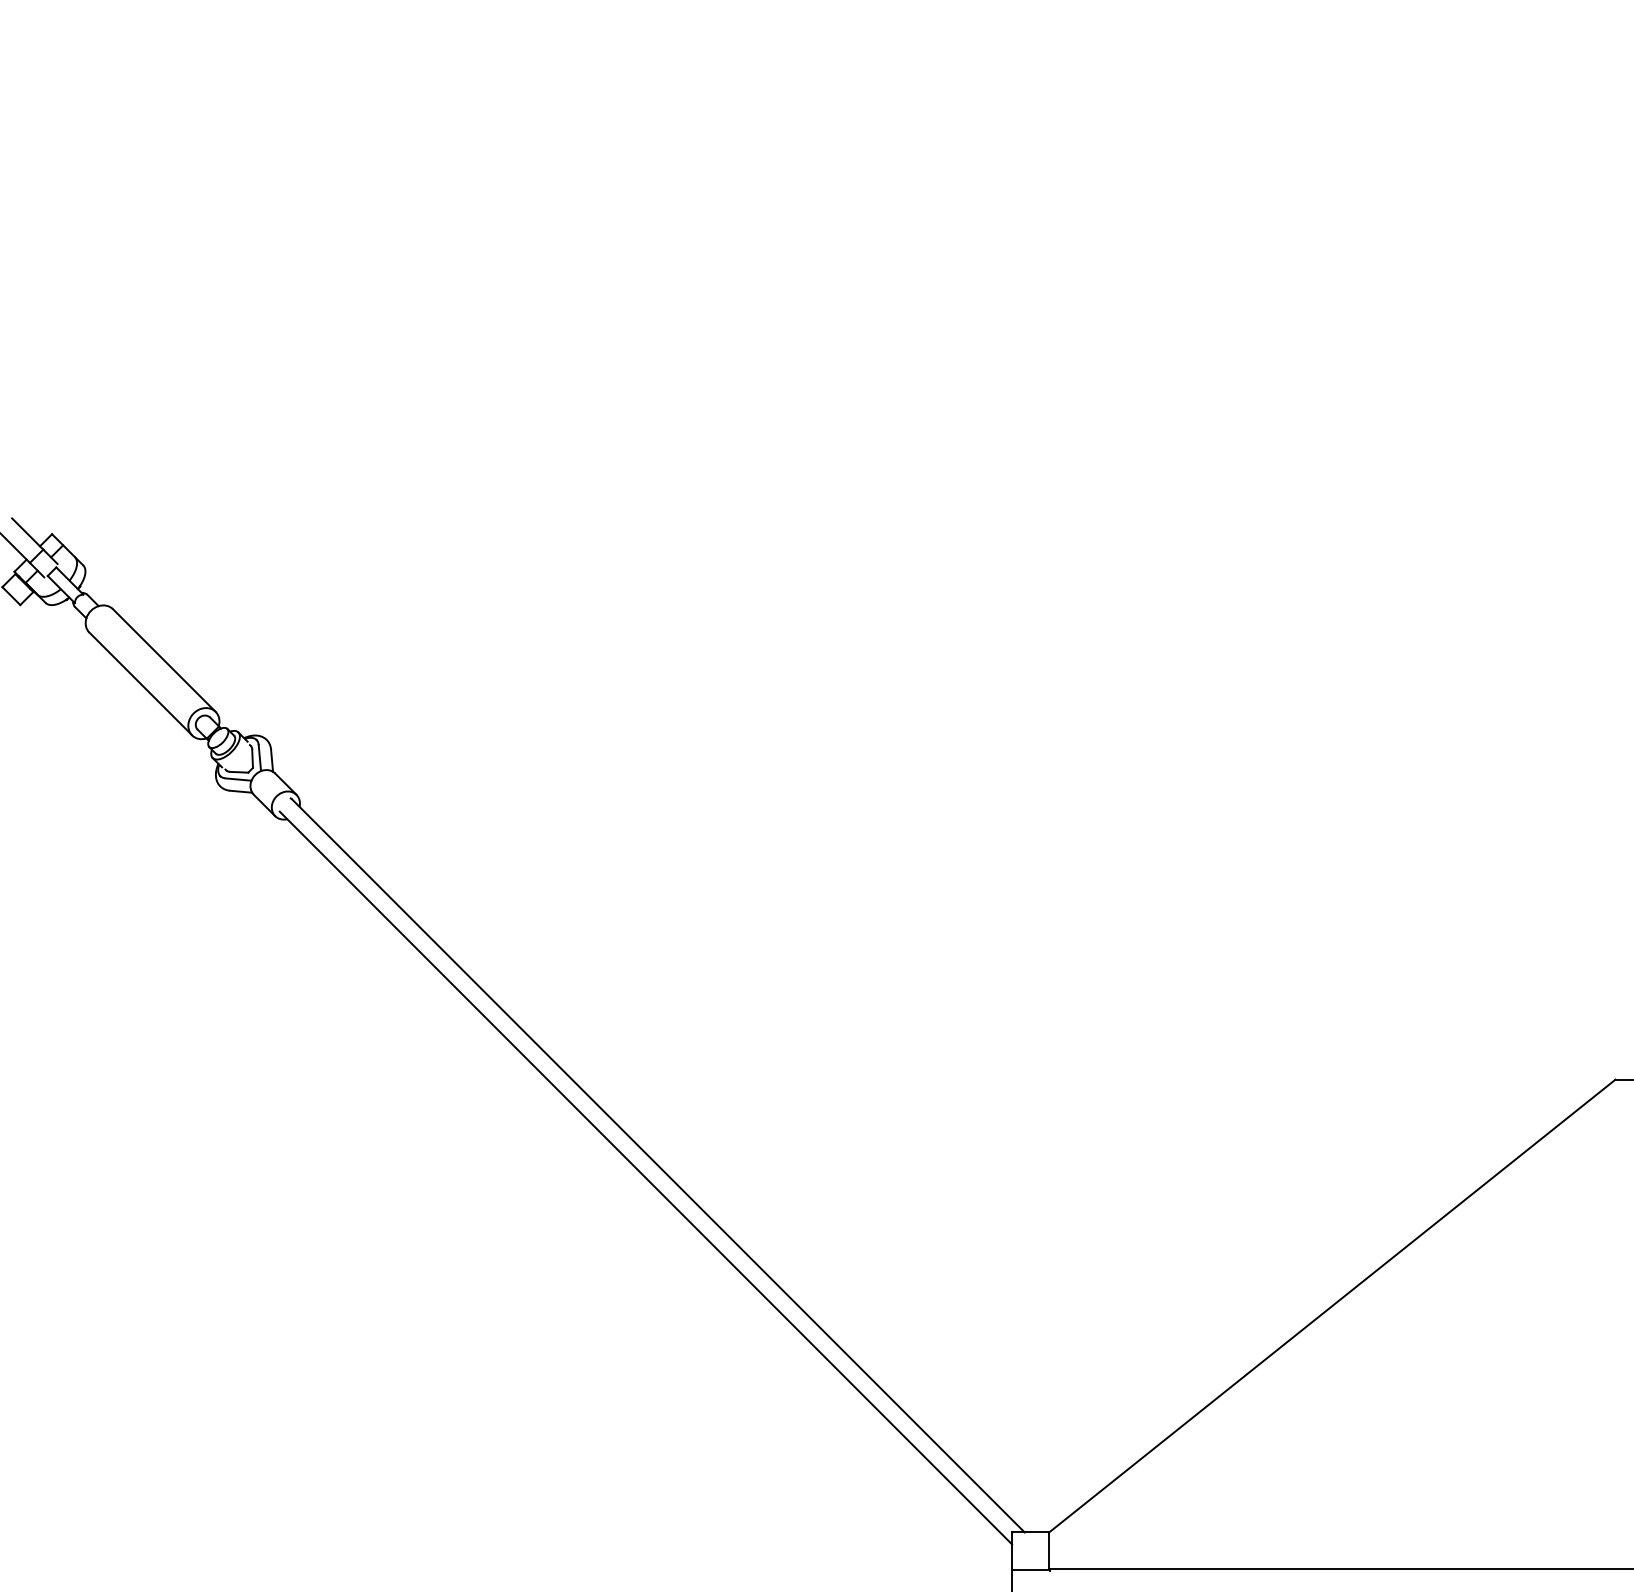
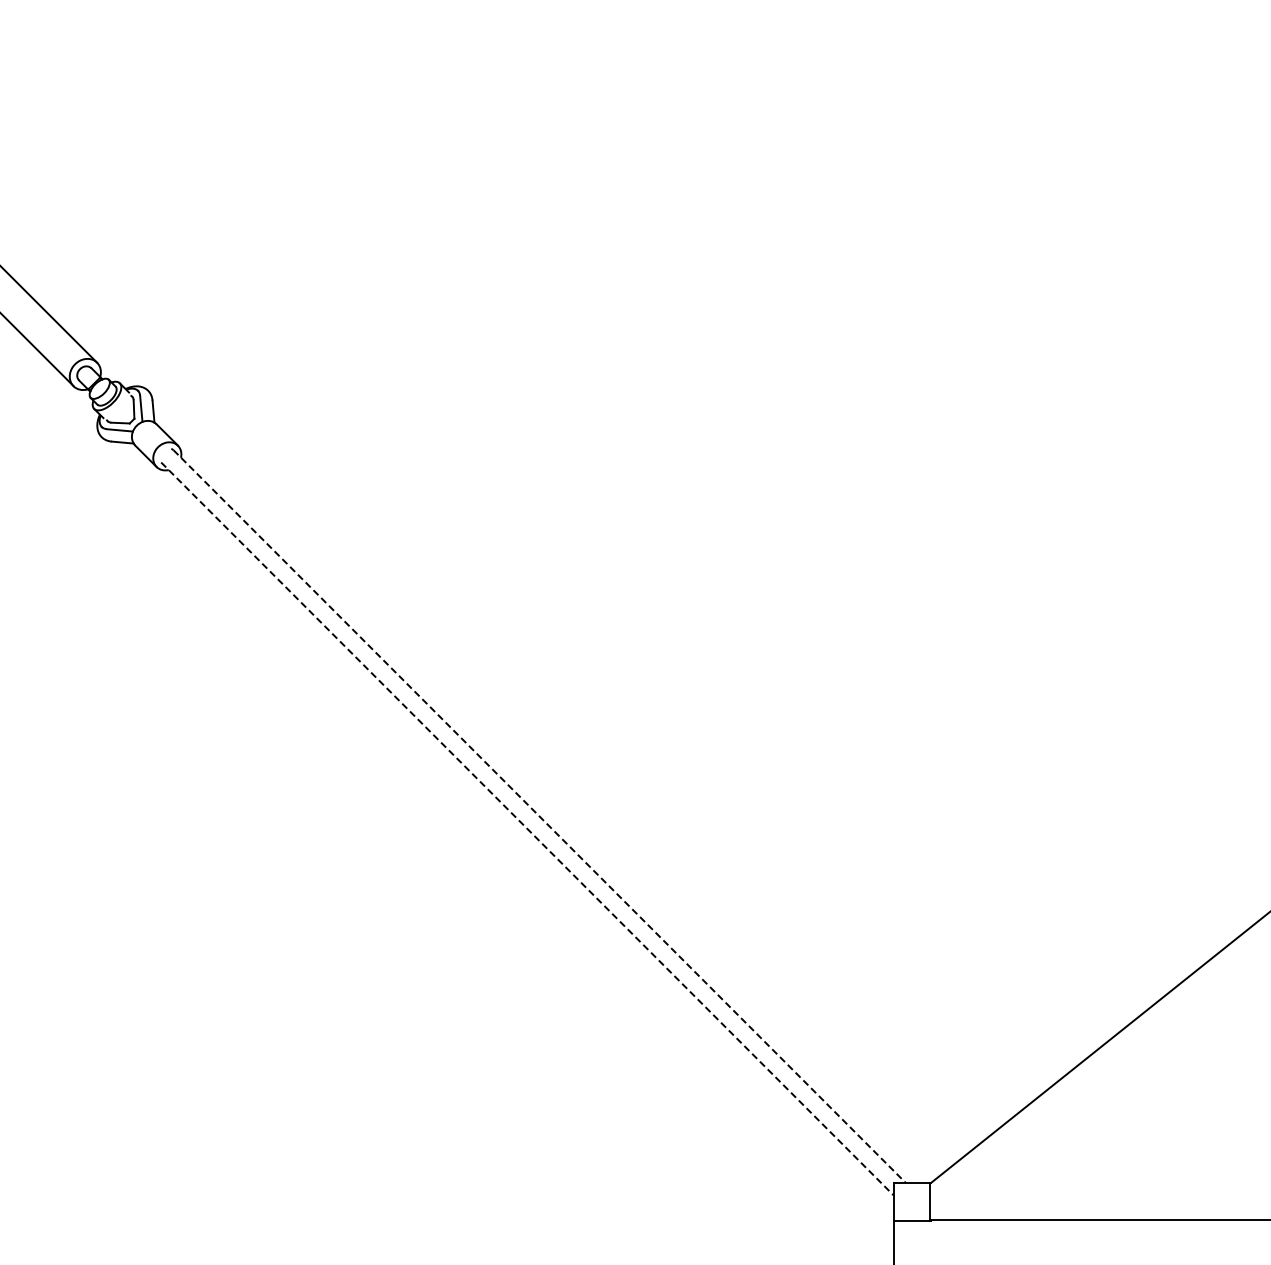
line: (658, 1166) -> (539, 817), solid -> dashed
line: (646, 1178) -> (527, 829), solid -> dashed

